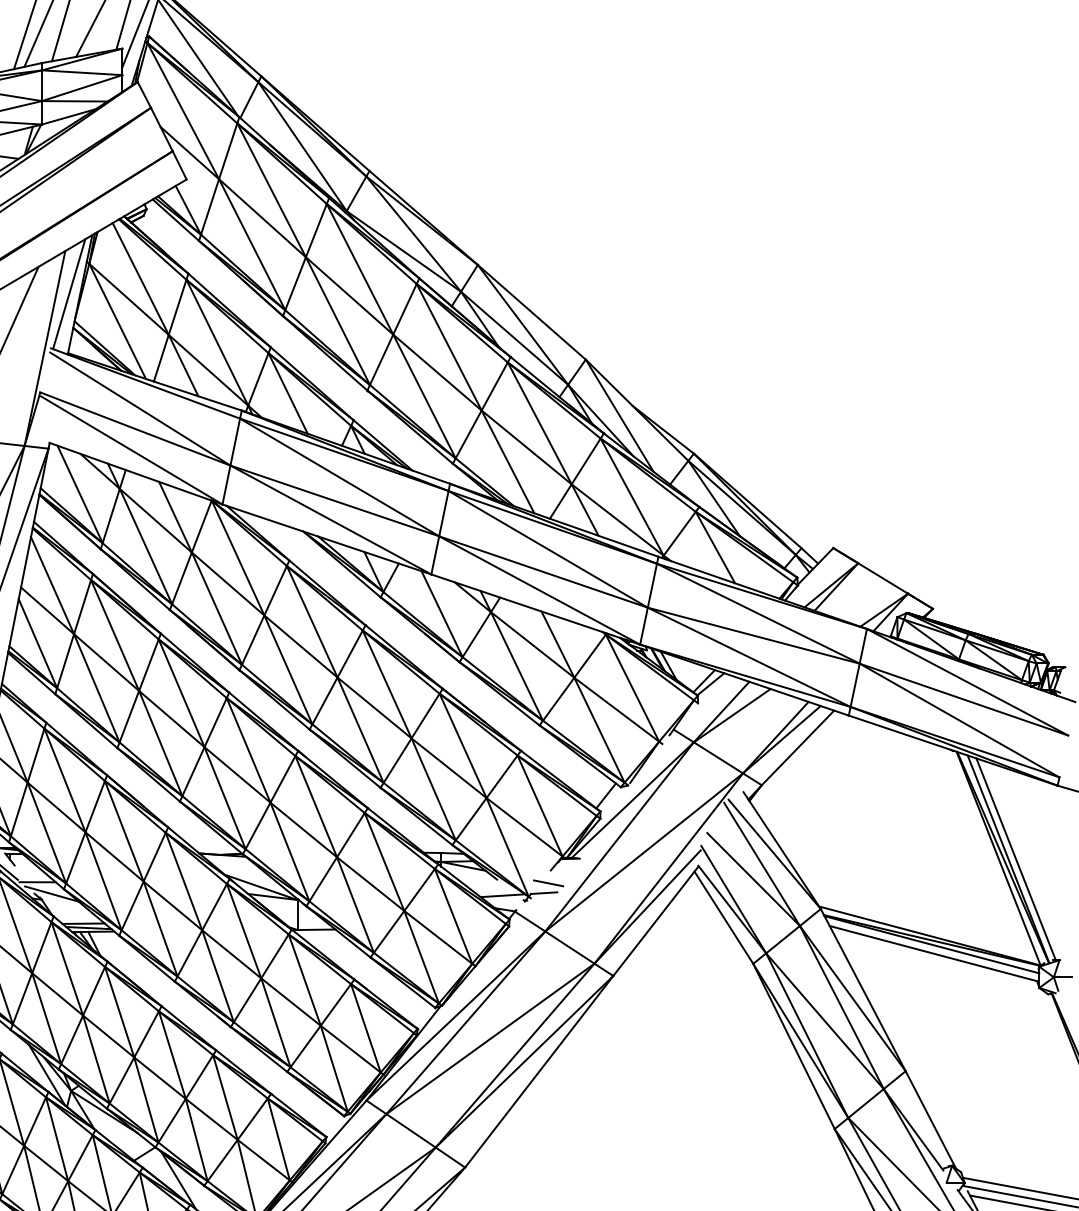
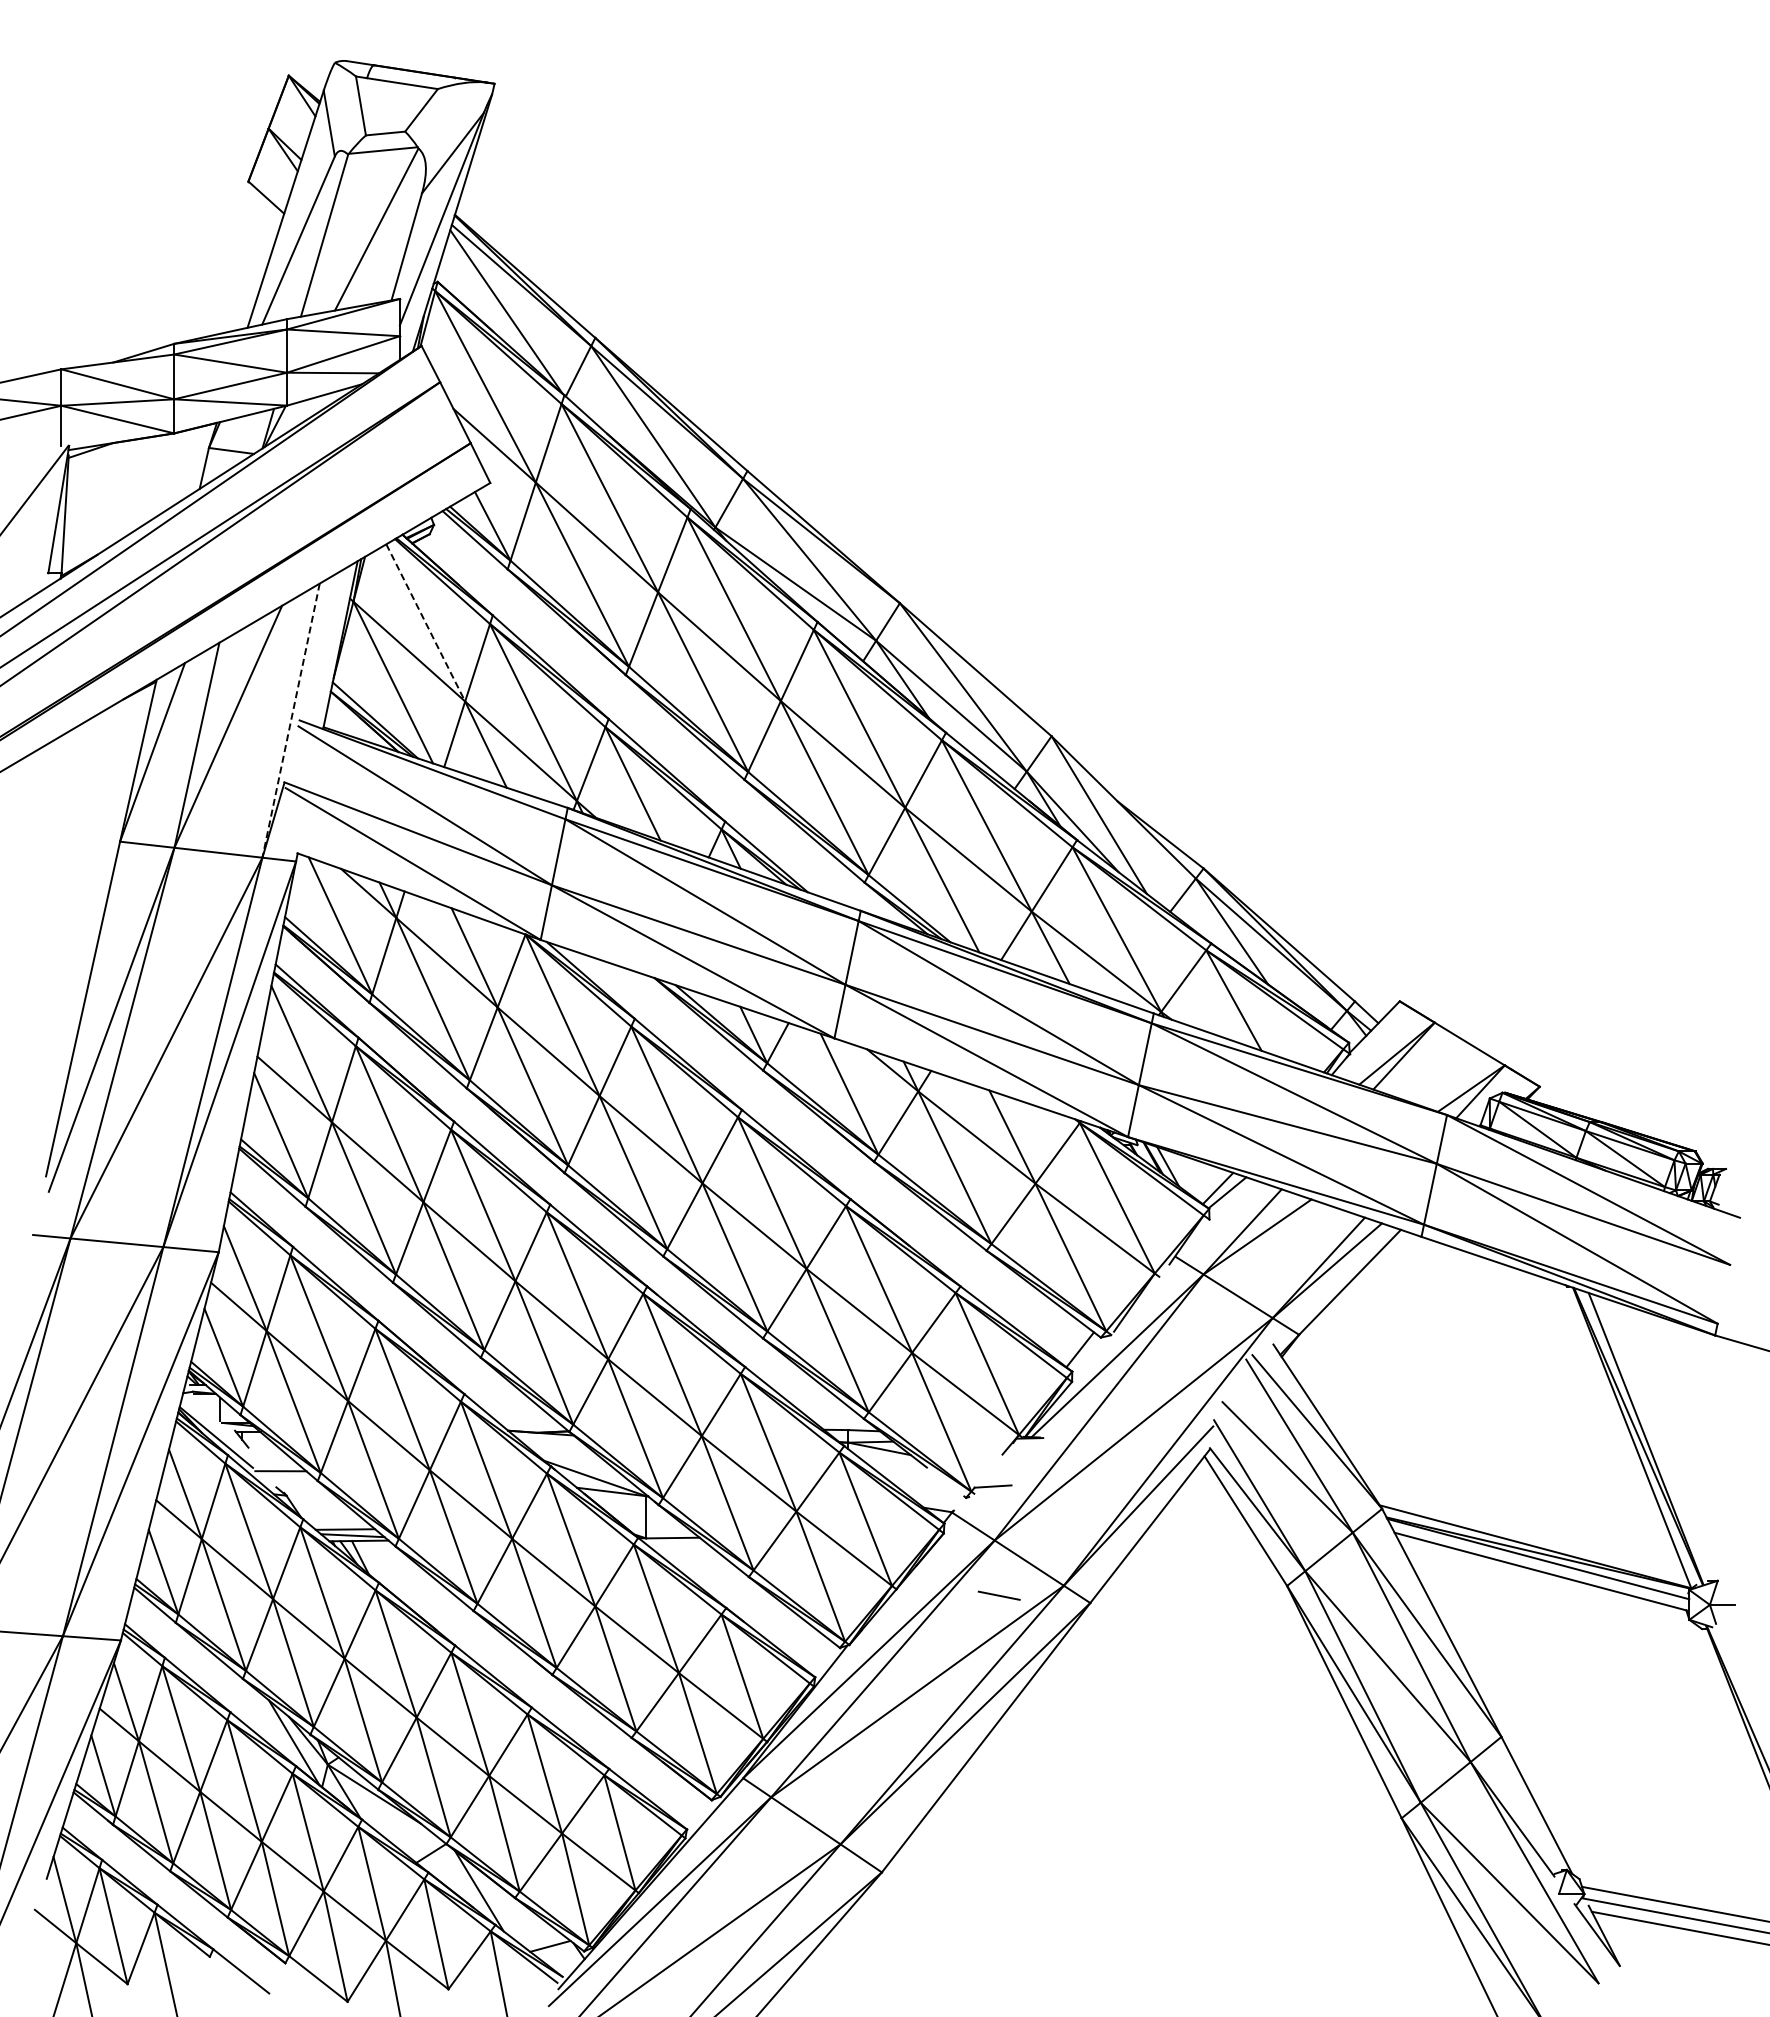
line: (140, 278) -> (425, 622), solid -> dashed
line: (68, 294) -> (324, 644), removed
line: (45, 349) -> (291, 721), solid -> dashed
line: (1015, 858) -> (1656, 1438), removed
line: (548, 883) -> (998, 1595), moved
line: (51, 893) -> (300, 1487), removed
line: (501, 895) -> (933, 1490), removed

